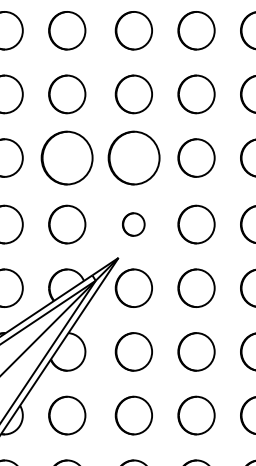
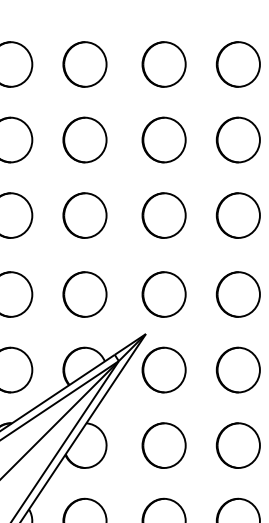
part: (67, 157) -> (85, 214), size x0.71
part: (133, 157) -> (163, 214), size x0.71
part: (133, 224) -> (163, 294), size x1.67

